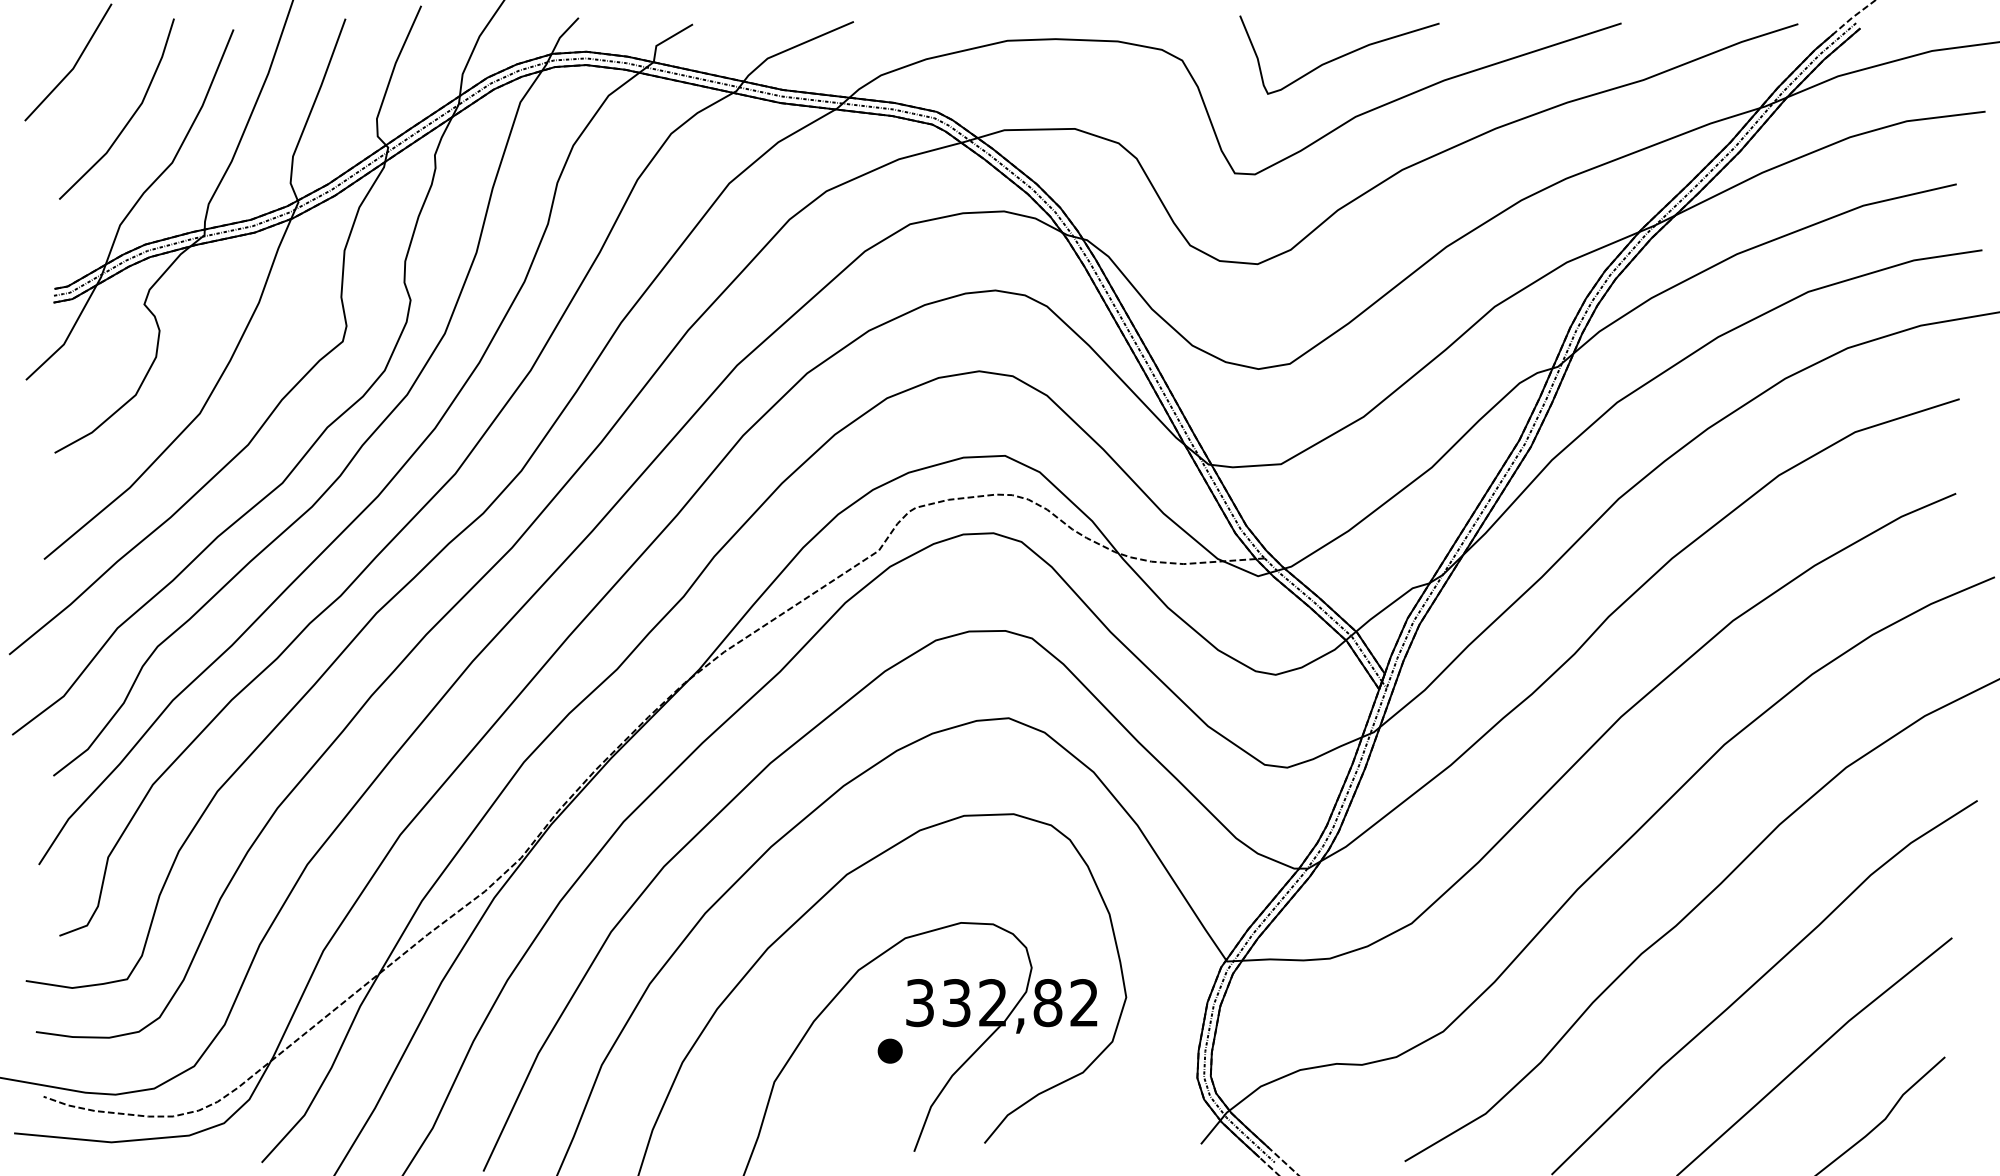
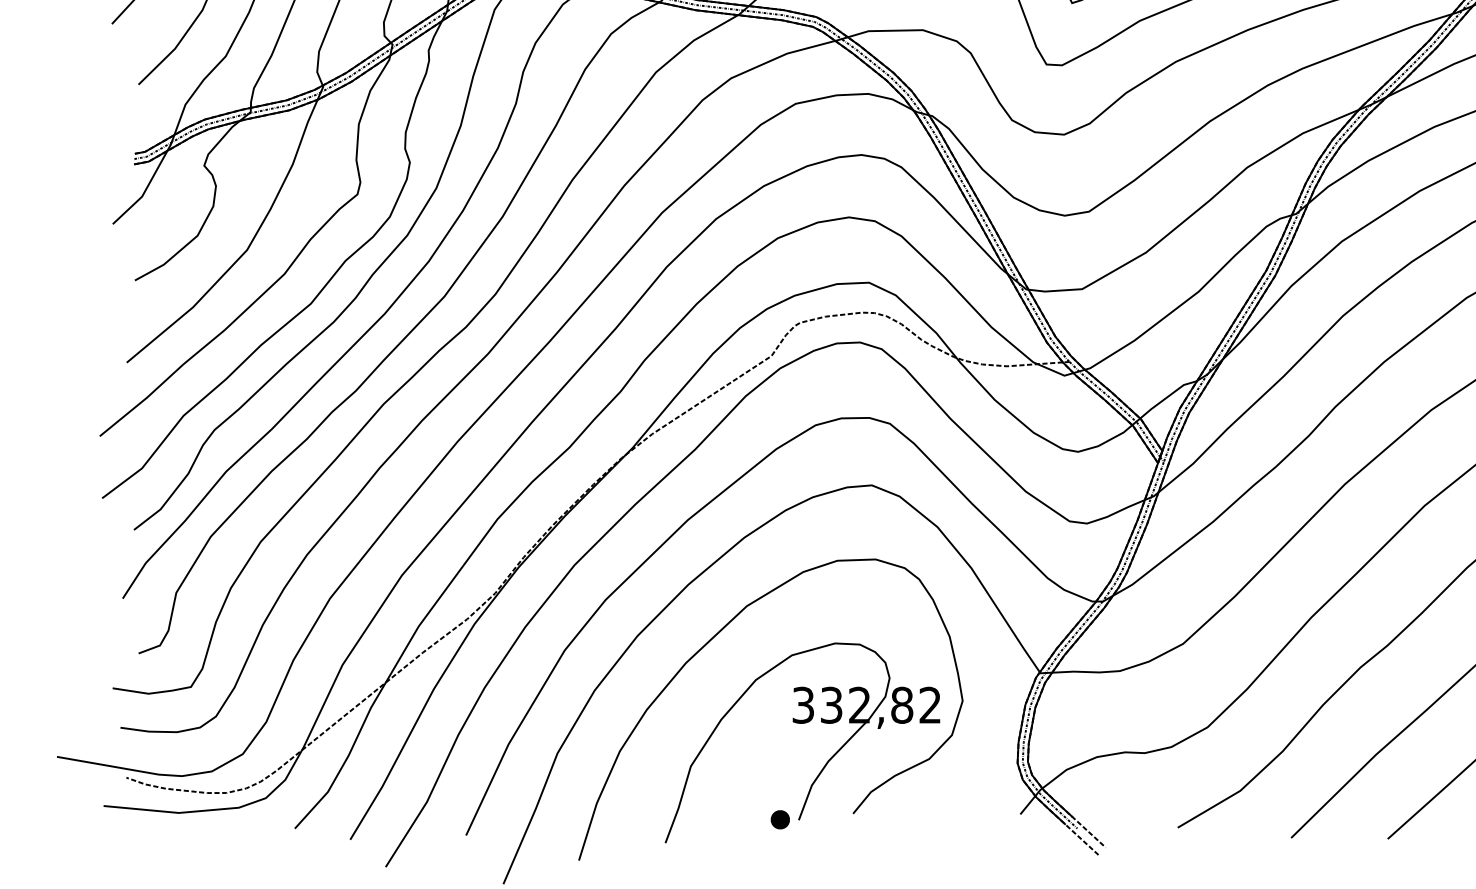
part: (889, 1050) -> (779, 819), moved

